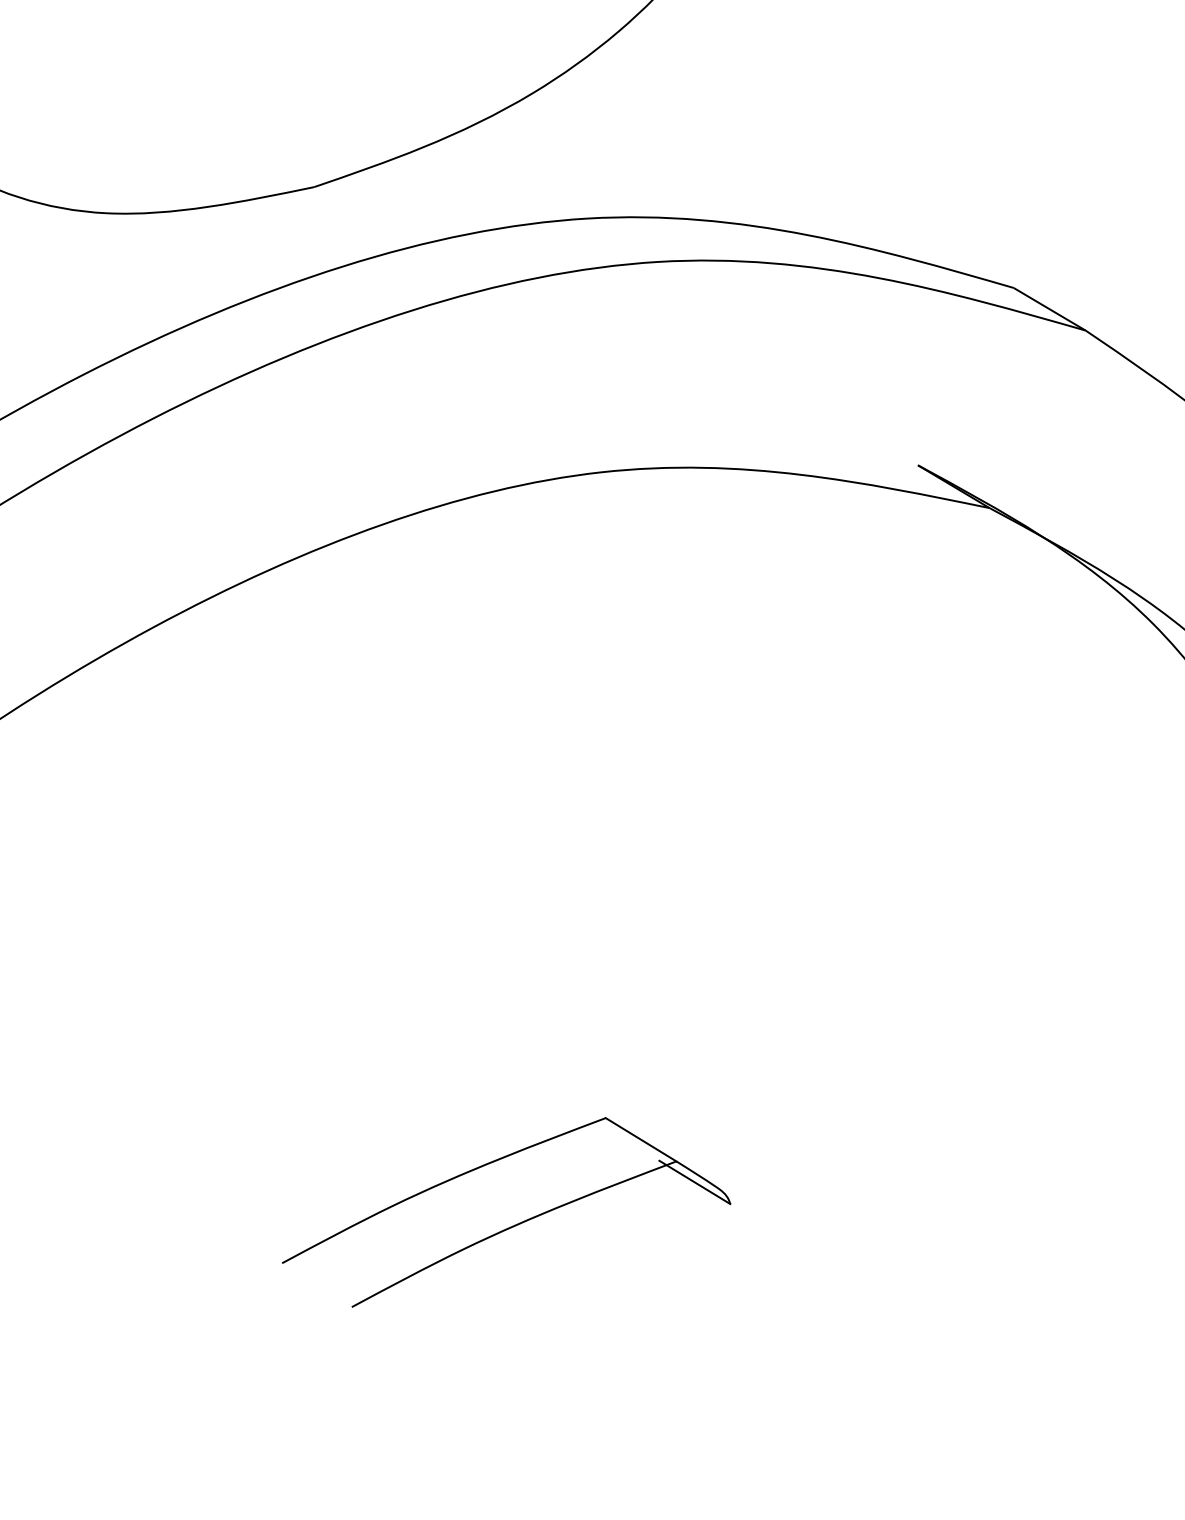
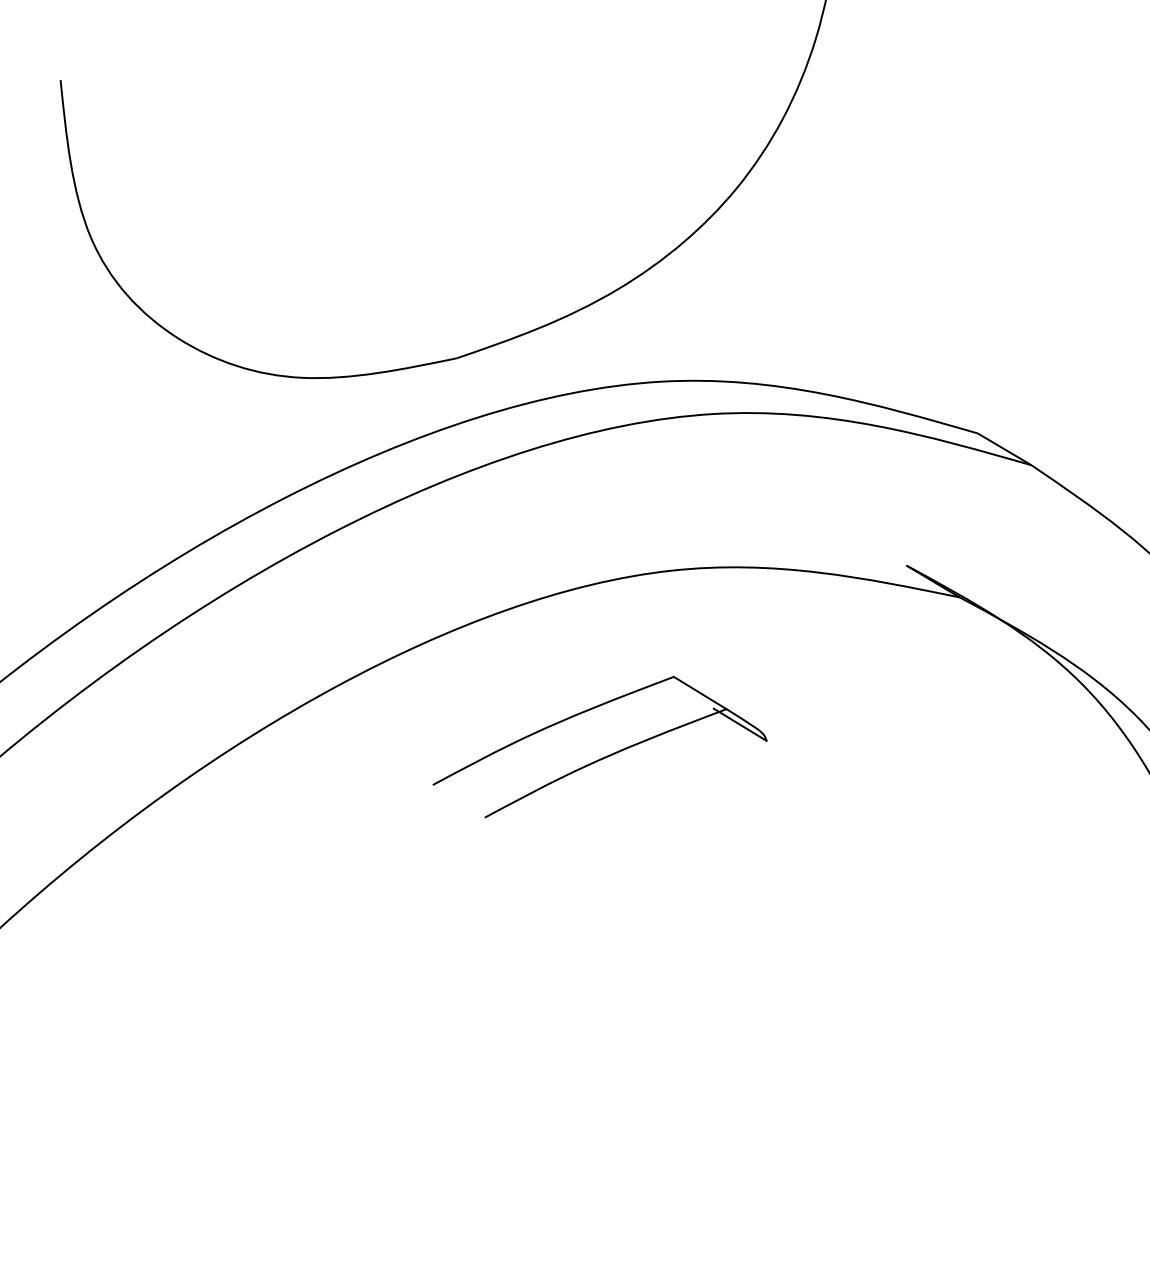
part: (512, 1224) -> (604, 756), moved

